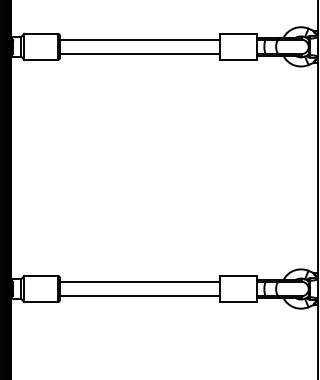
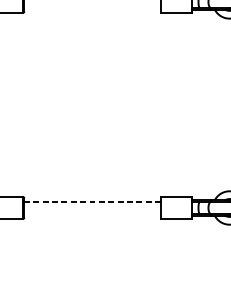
line: (139, 54) -> (92, 8), removed
line: (139, 281) -> (92, 201), solid -> dashed
line: (139, 296) -> (92, 214), removed

